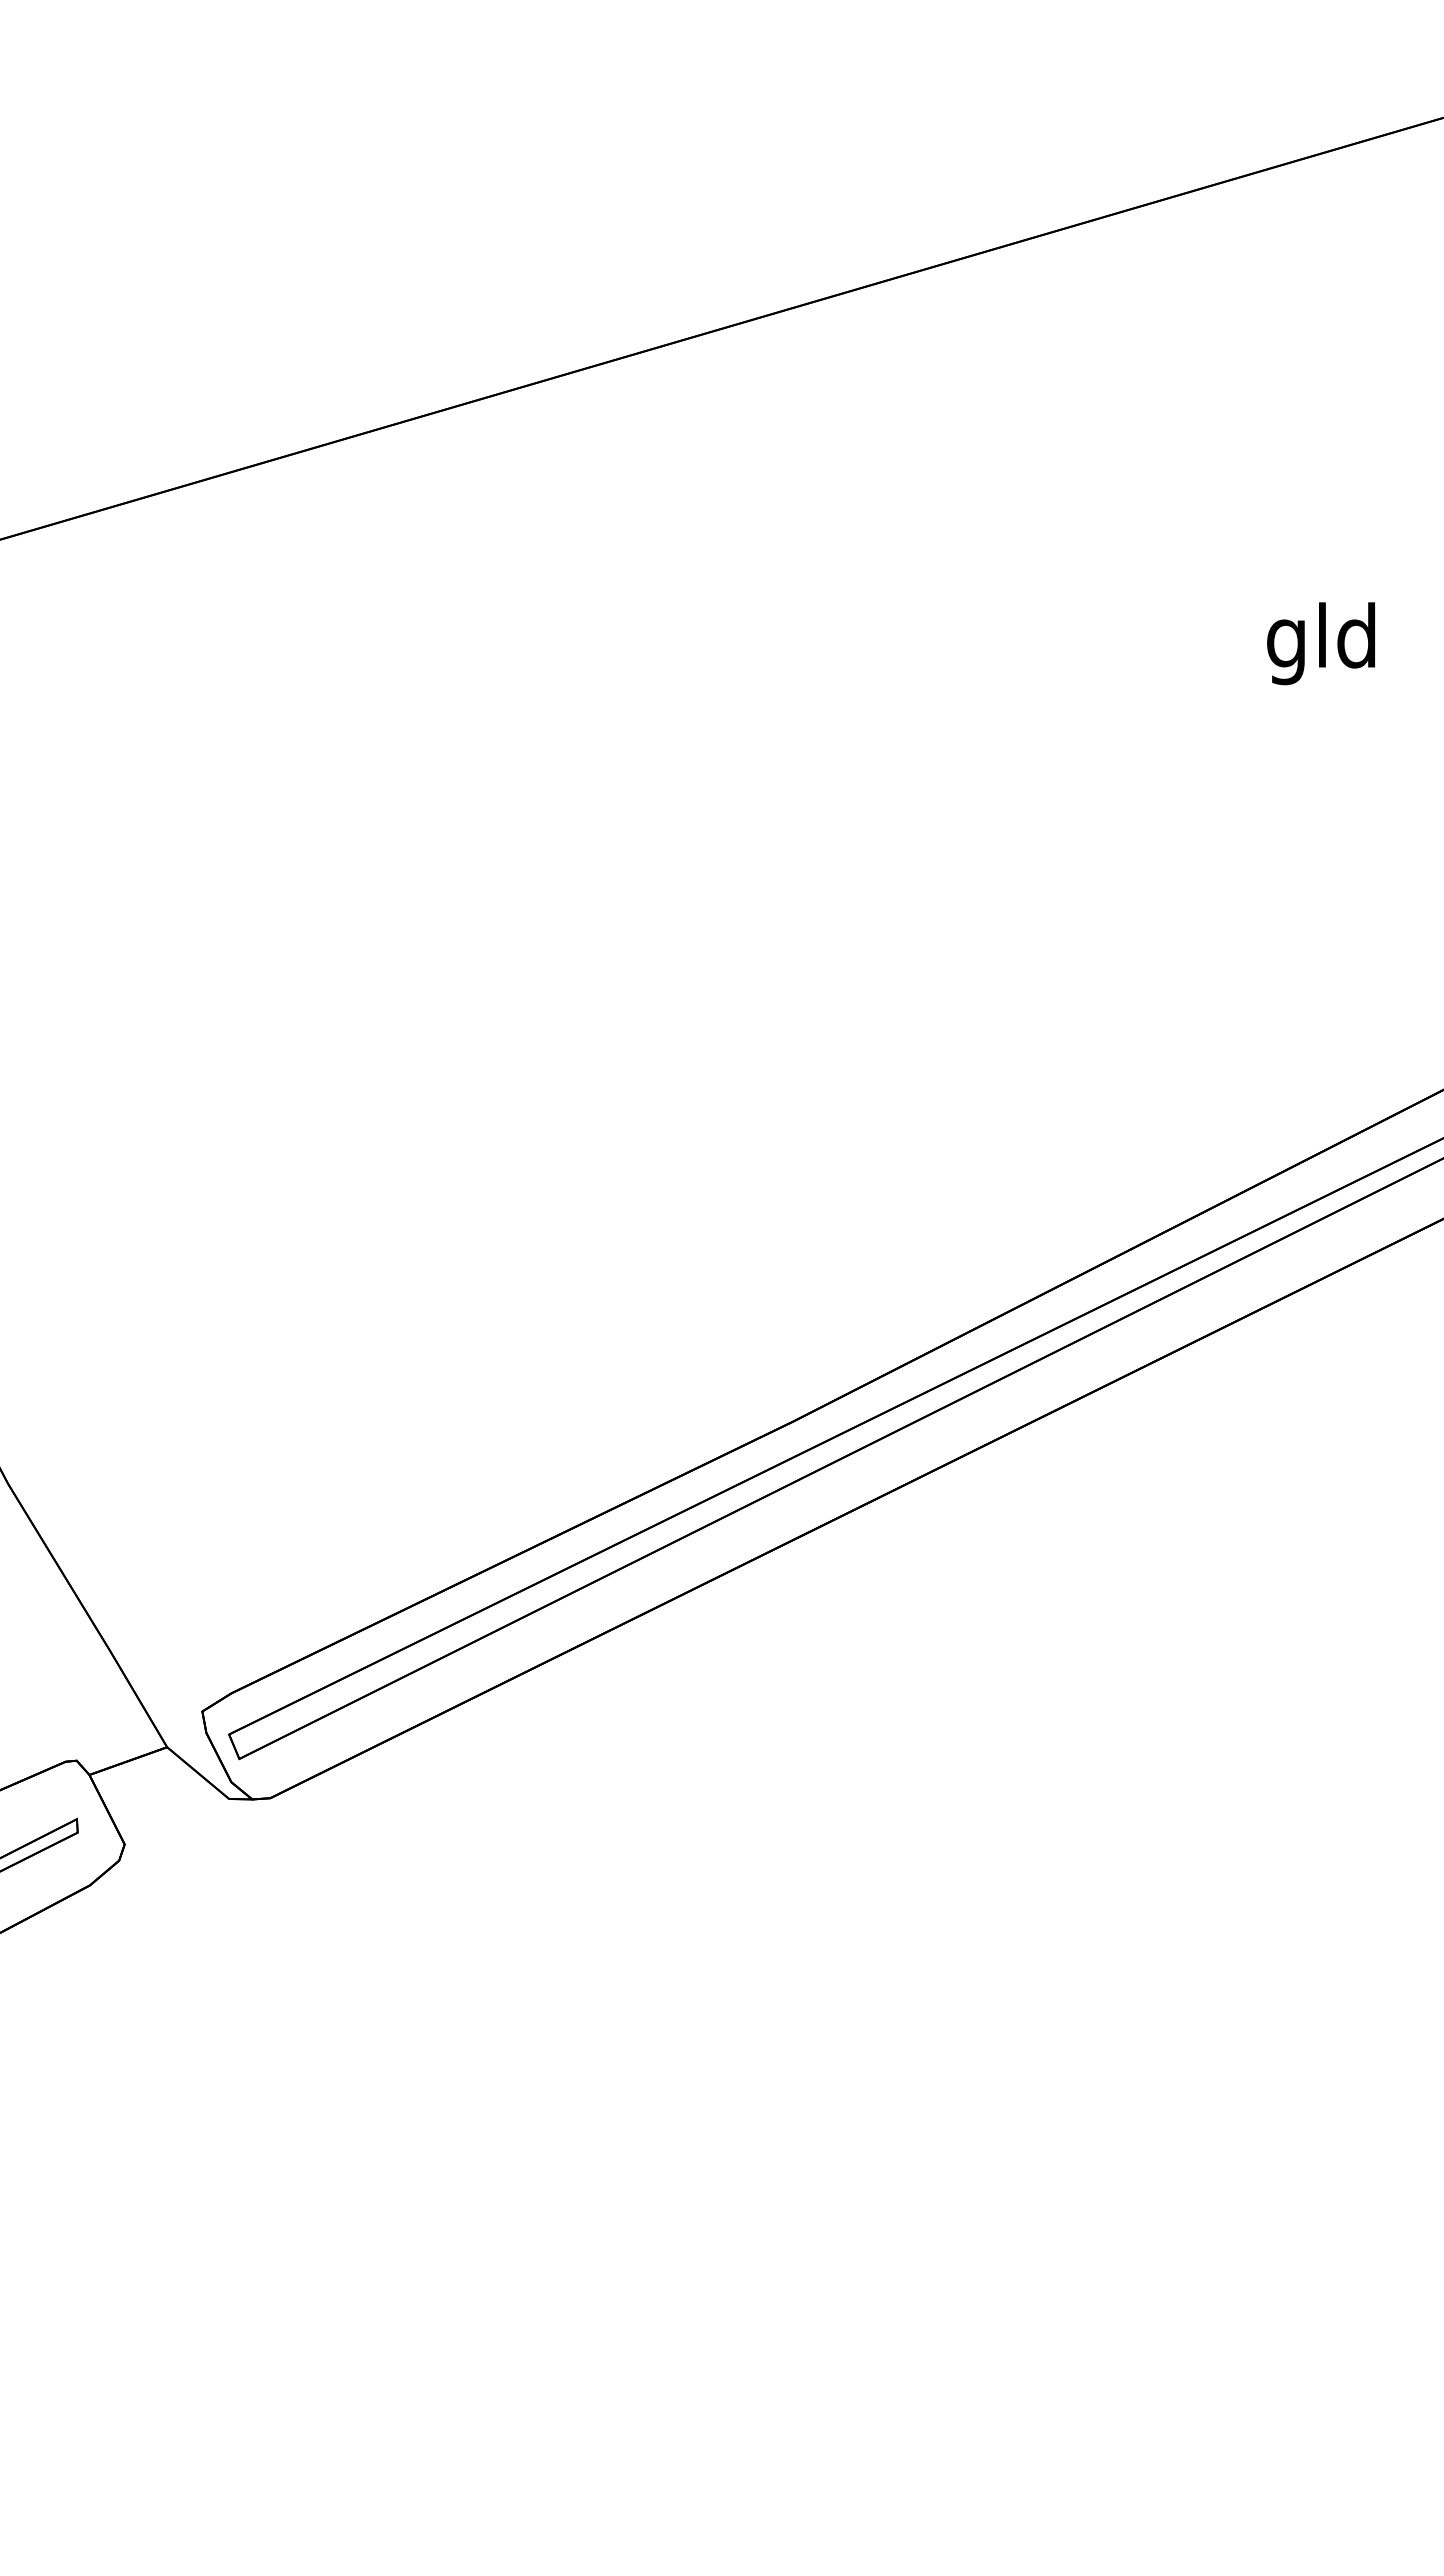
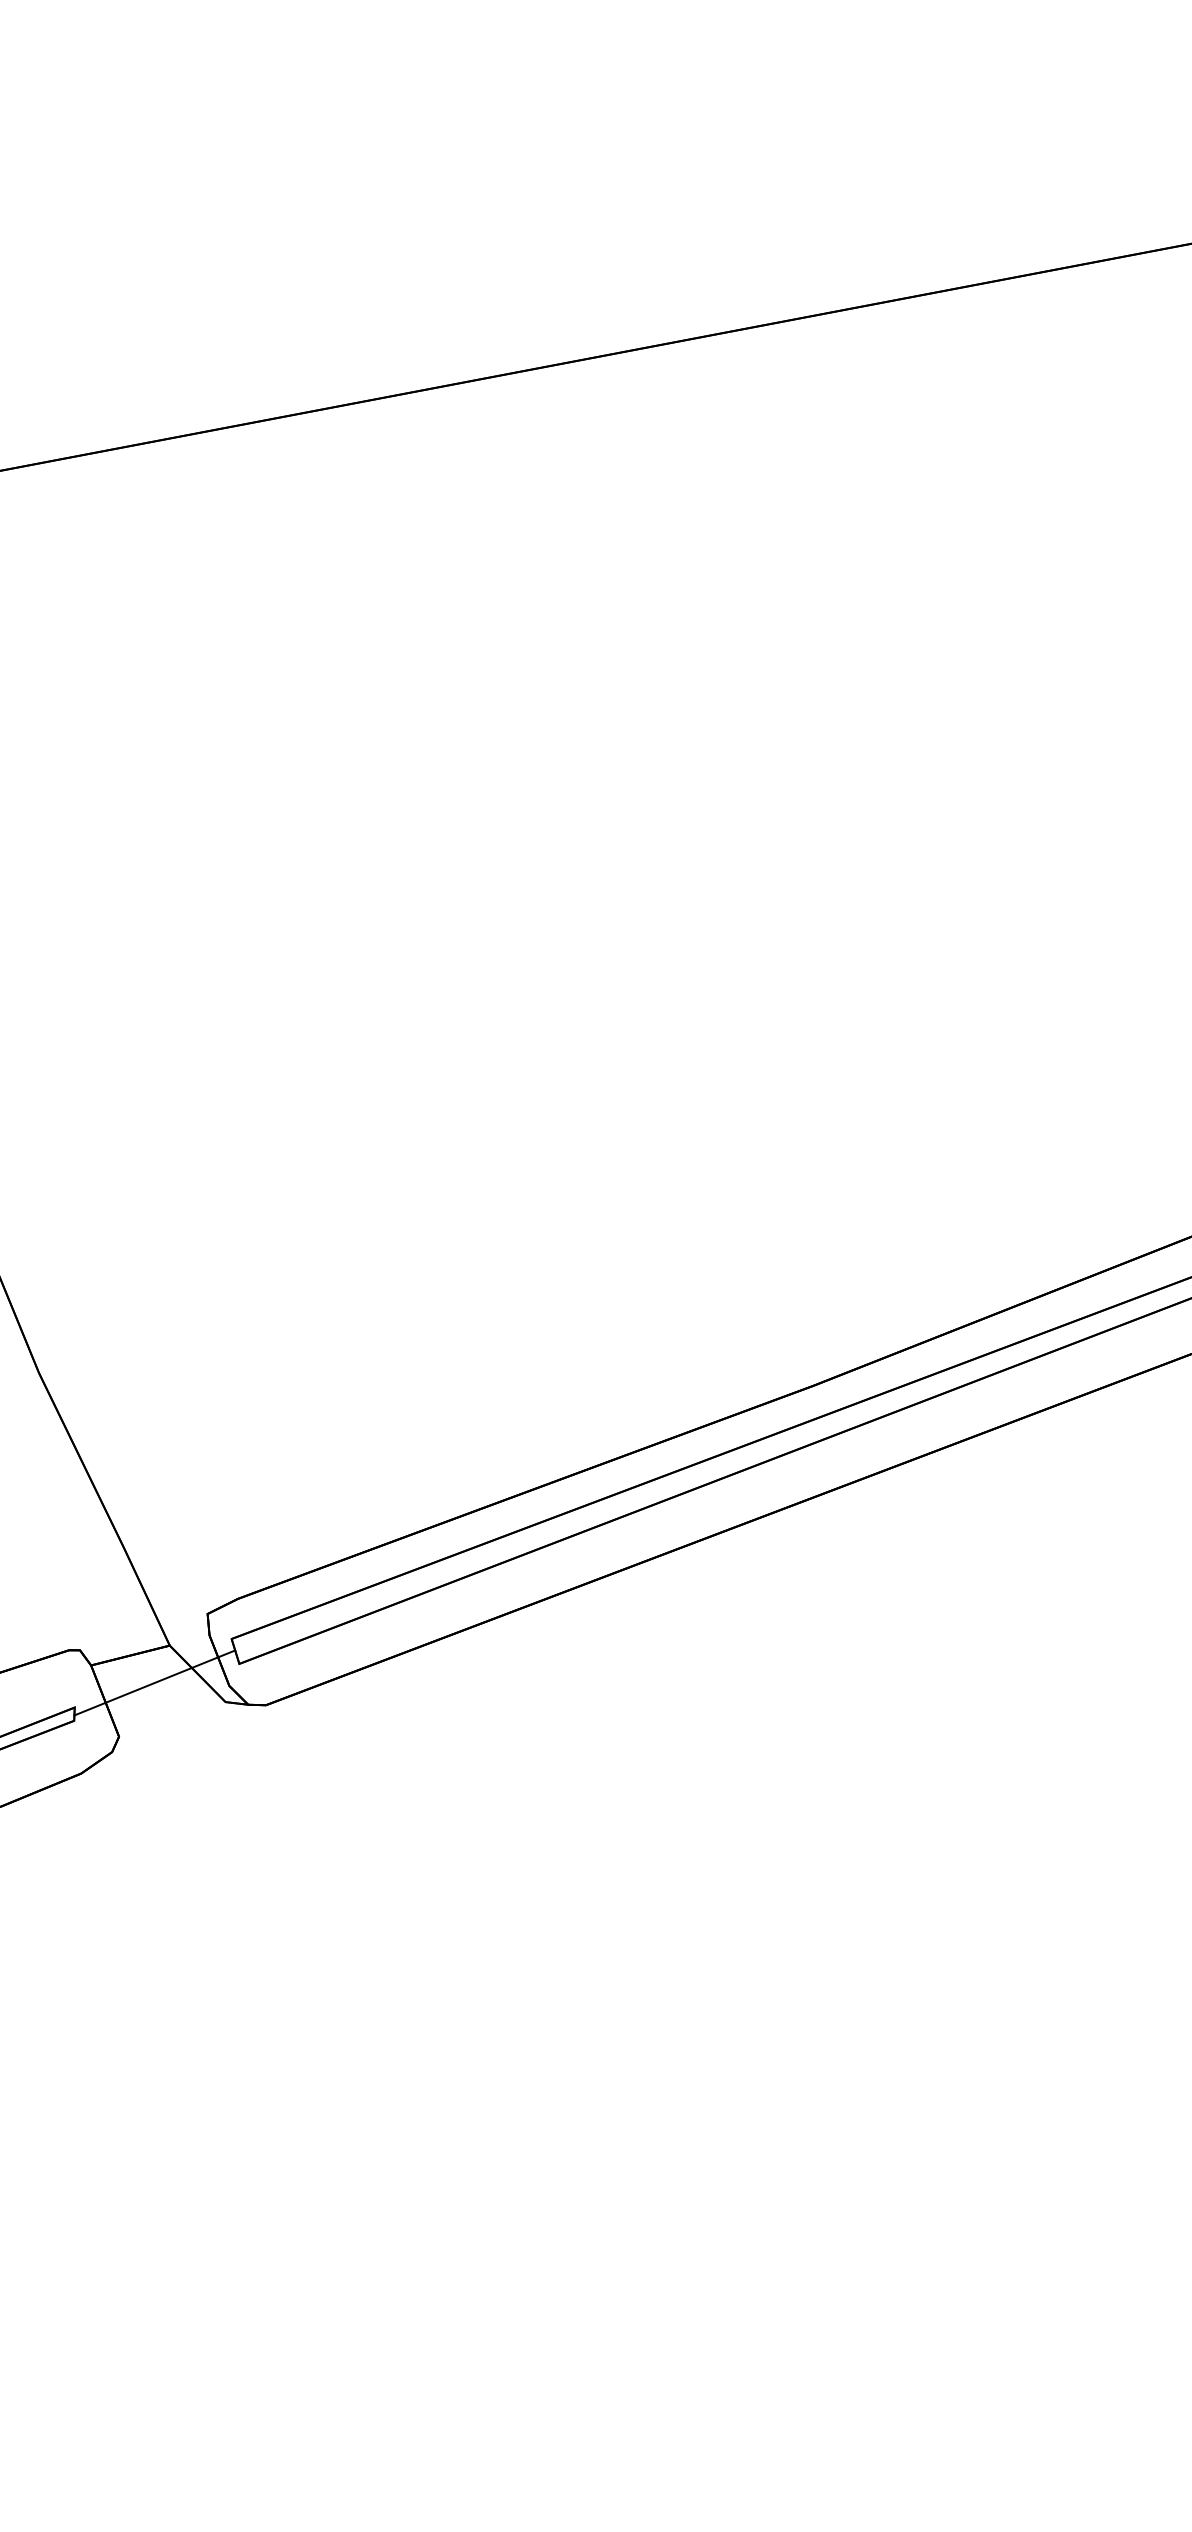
line: (155, 1786) -> (154, 1682), added

